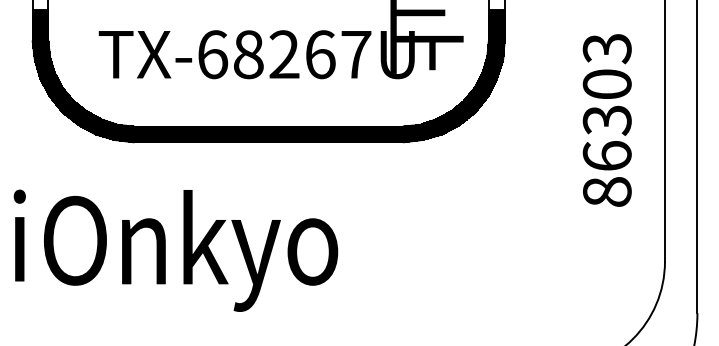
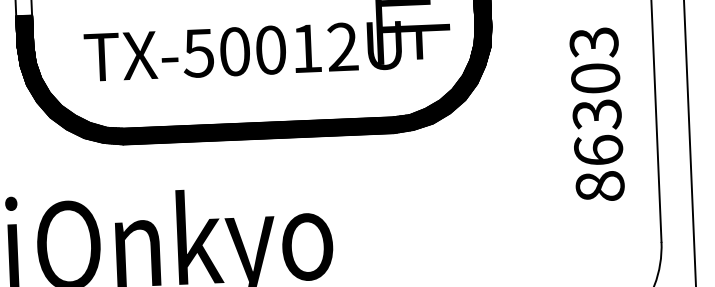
text: (284, 54) -> (270, 50), TX-68267U -> TX-50012U
text: (606, 120) -> (596, 114), moved

